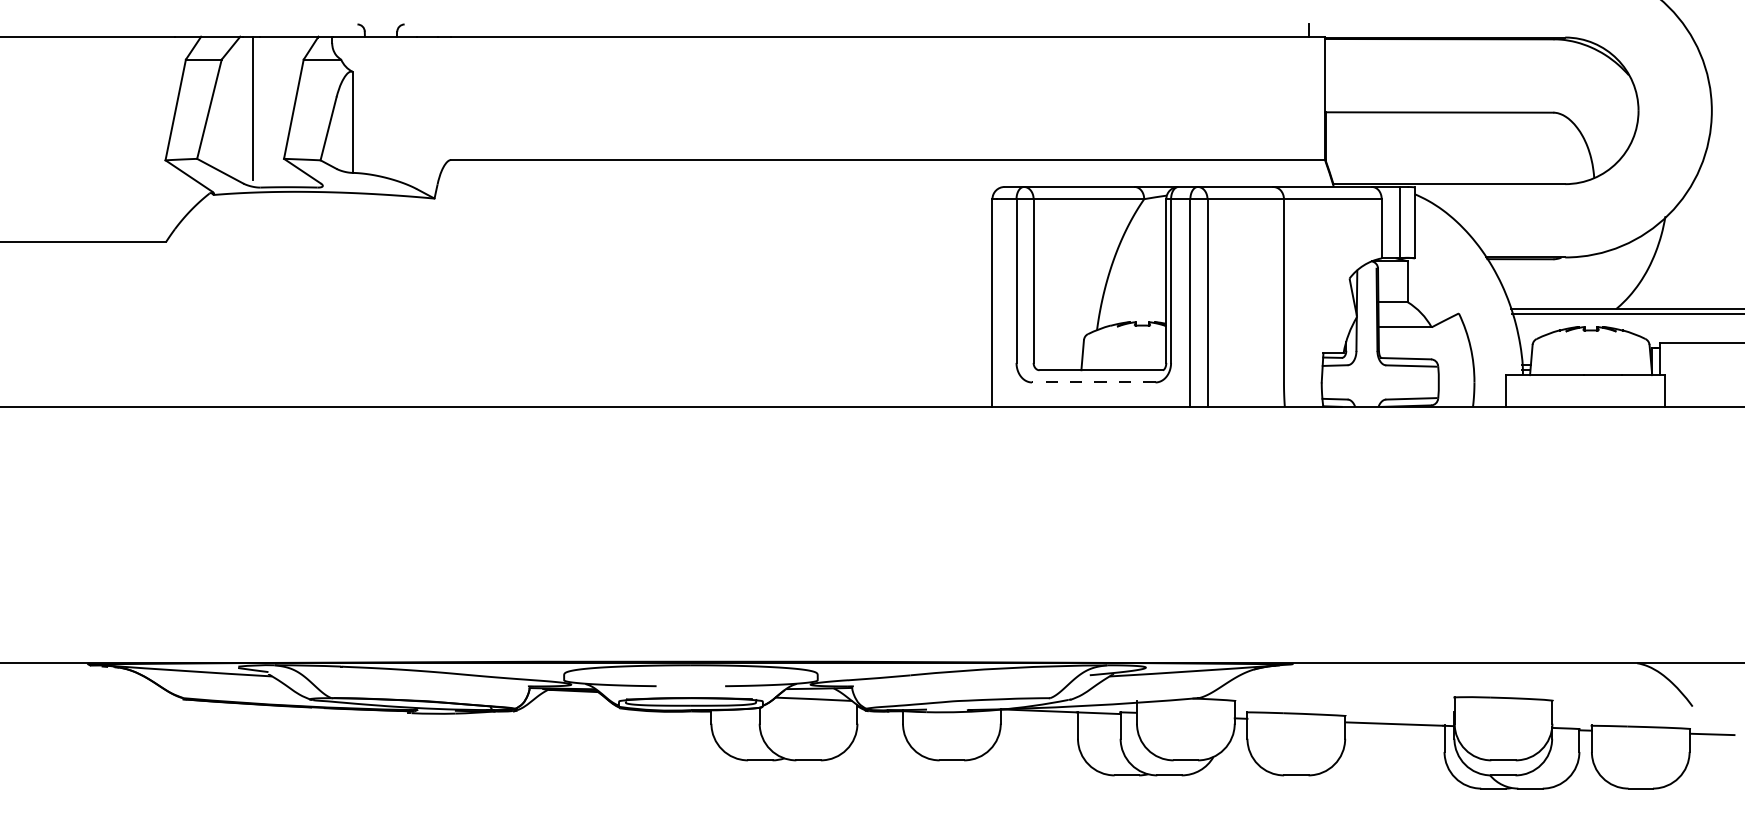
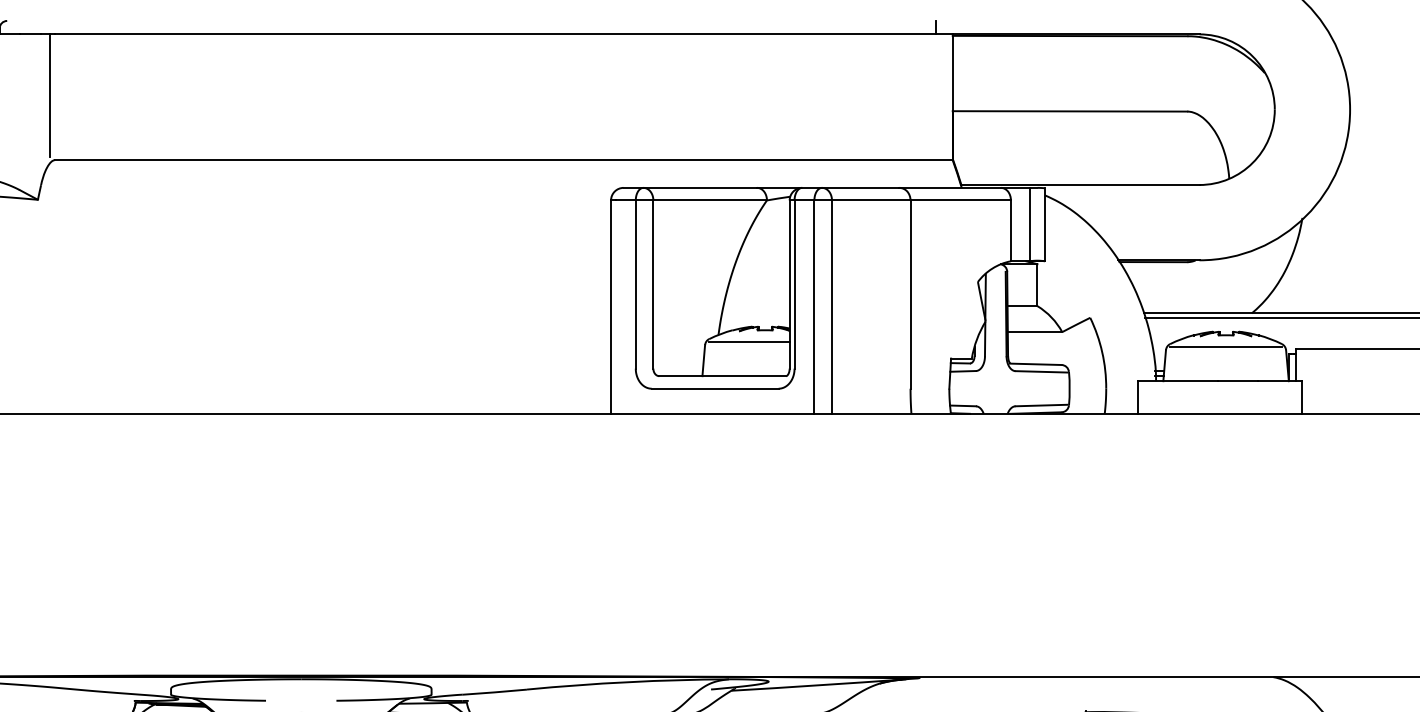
line: (445, 96) -> (49, 94), added
line: (1127, 337) -> (749, 342), added
line: (1590, 342) -> (1225, 347), added
line: (1093, 382) -> (714, 388), dashed -> solid

